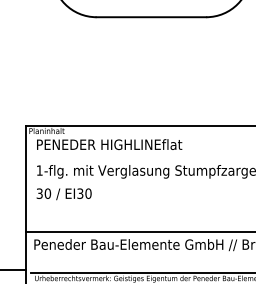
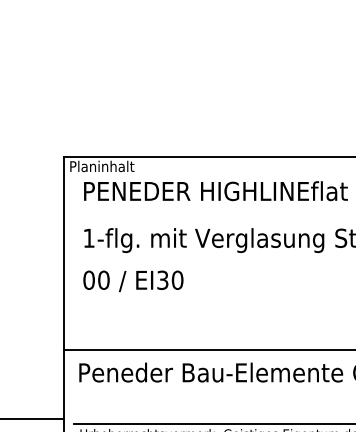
text: (39, 193) -> (88, 279), 30 -> 00

